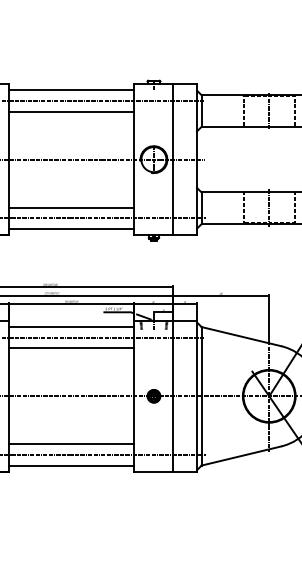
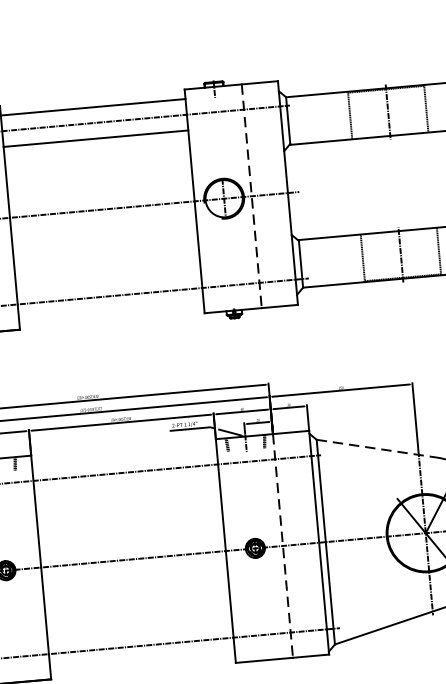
line: (172, 159) -> (251, 196), solid -> dashed
line: (71, 207) -> (108, 280), removed
line: (71, 228) -> (111, 311), removed
line: (71, 327) -> (124, 457), removed
line: (241, 336) -> (376, 448), solid -> dashed
line: (71, 348) -> (127, 488), removed
line: (172, 396) -> (282, 546), solid -> dashed
line: (71, 444) -> (139, 630), removed
line: (71, 465) -> (142, 661), removed

